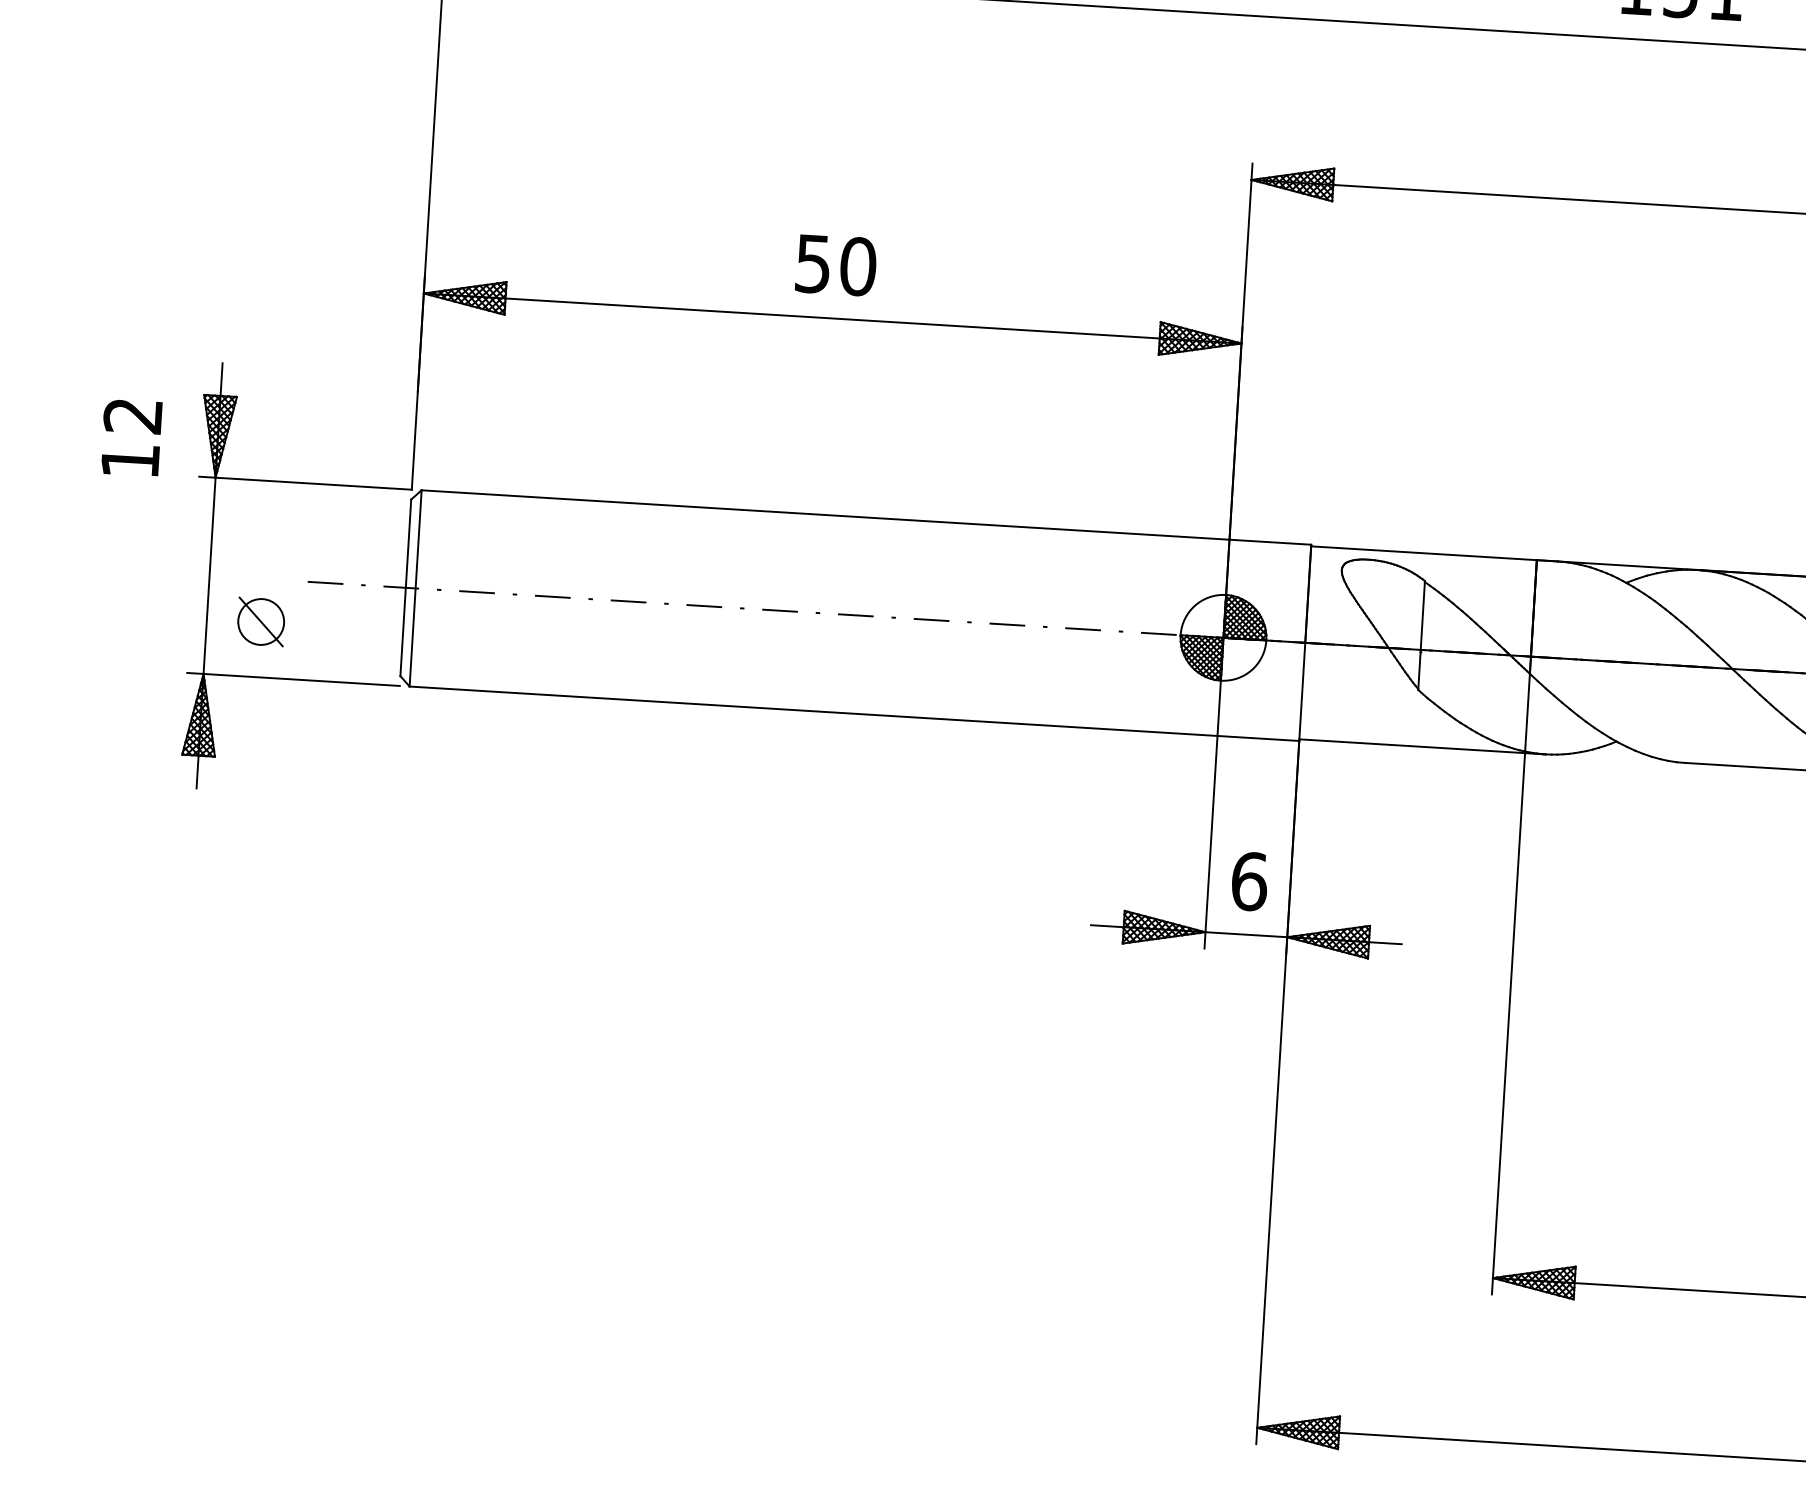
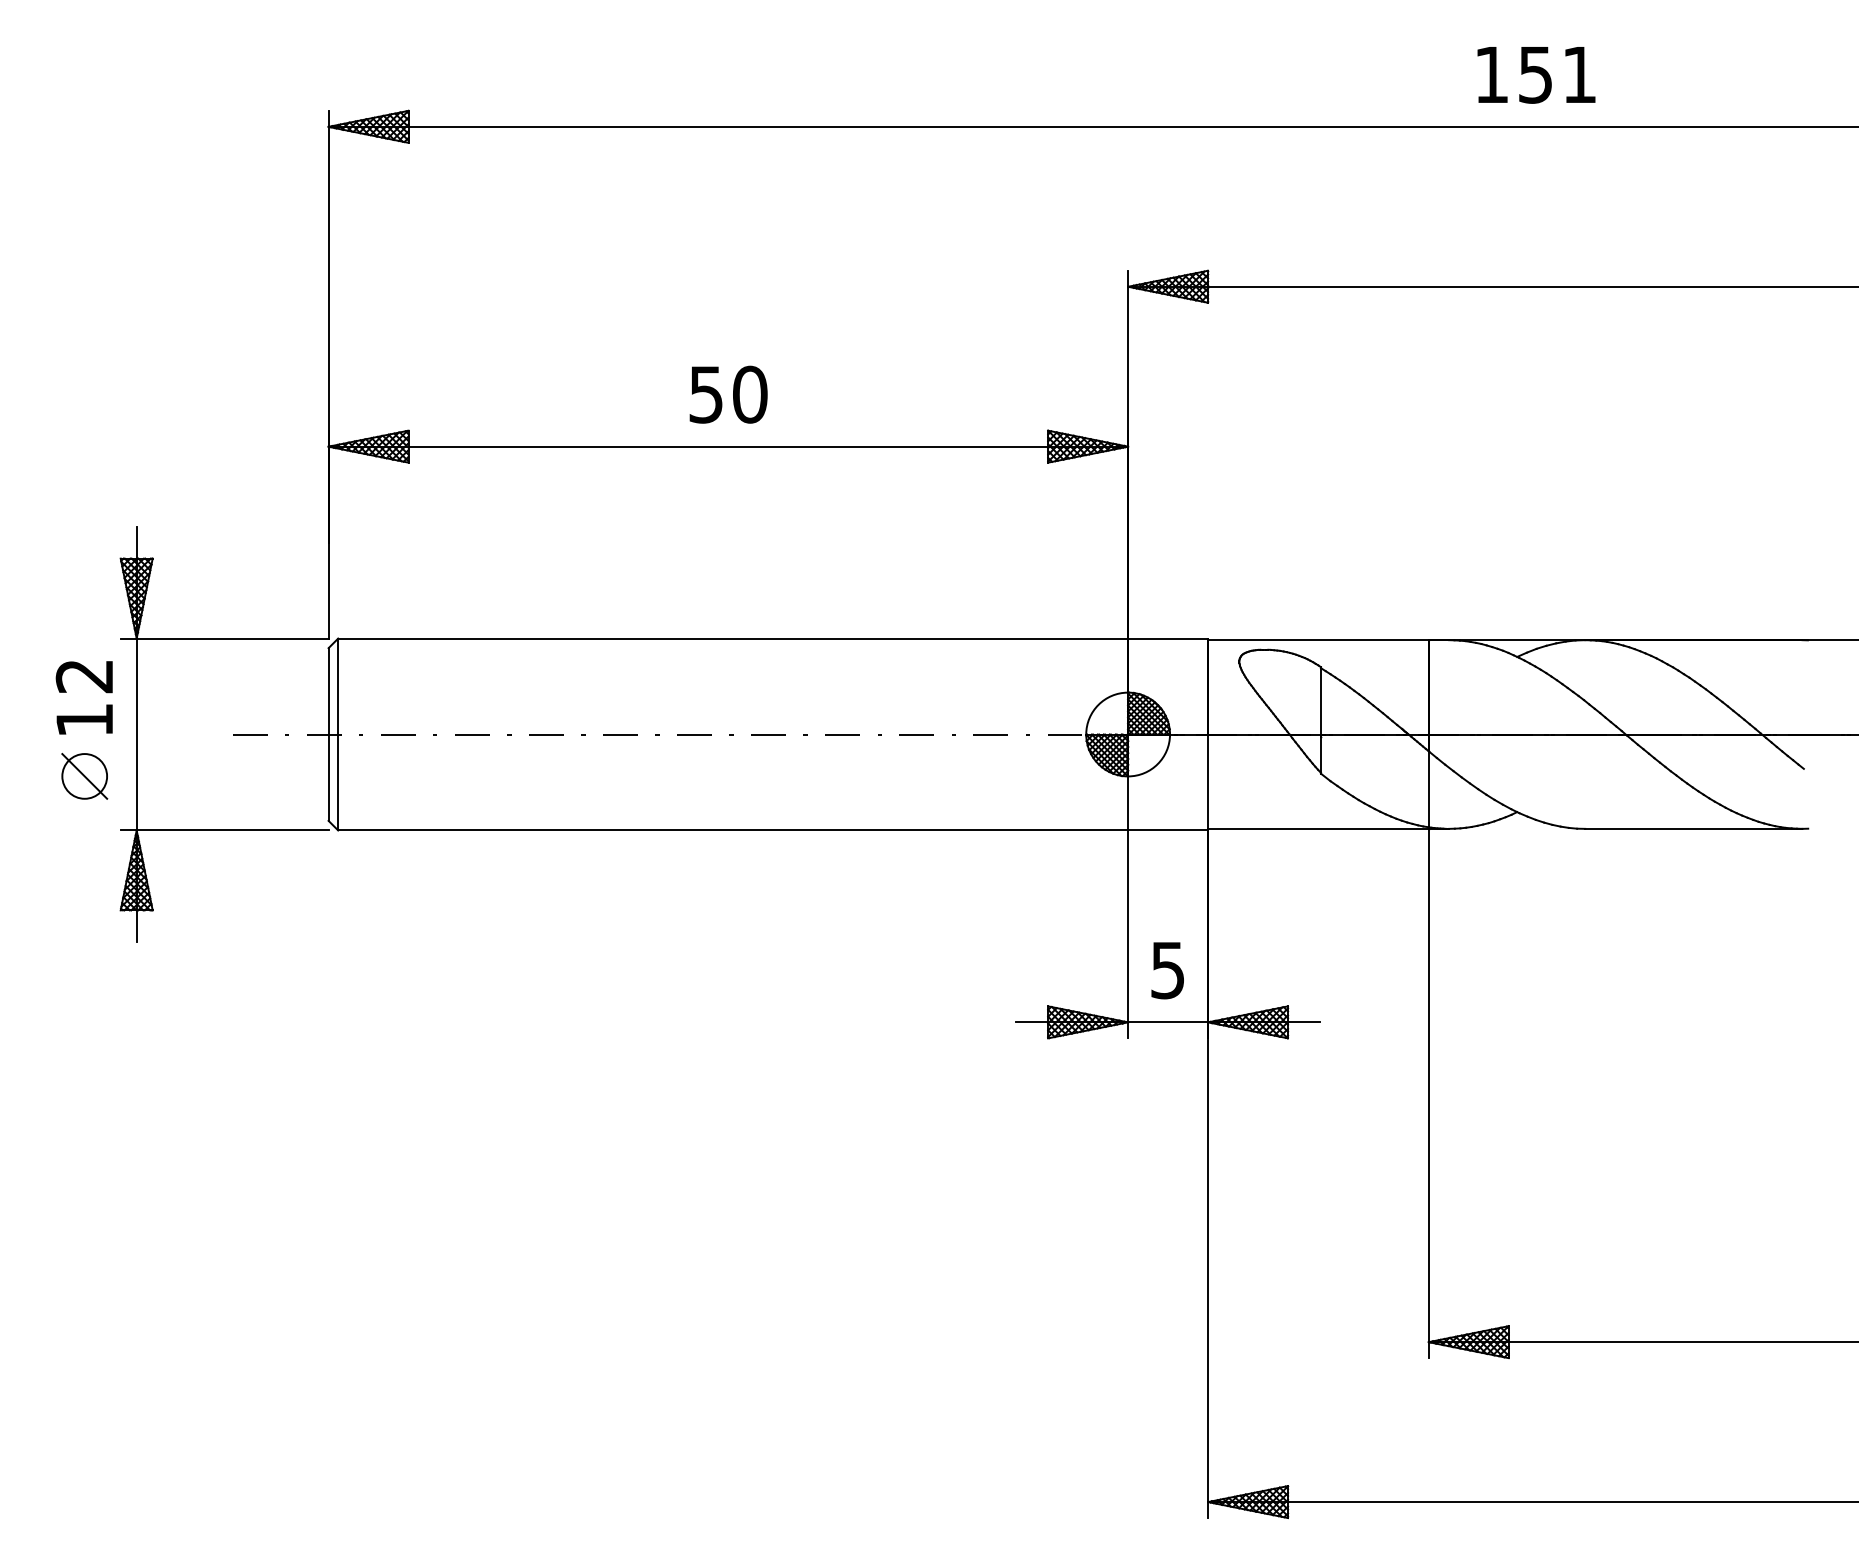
text: (130, 437) -> (83, 697), moved
part: (260, 622) -> (84, 776), moved
text: (1250, 881) -> (1168, 970), 6 -> 5

